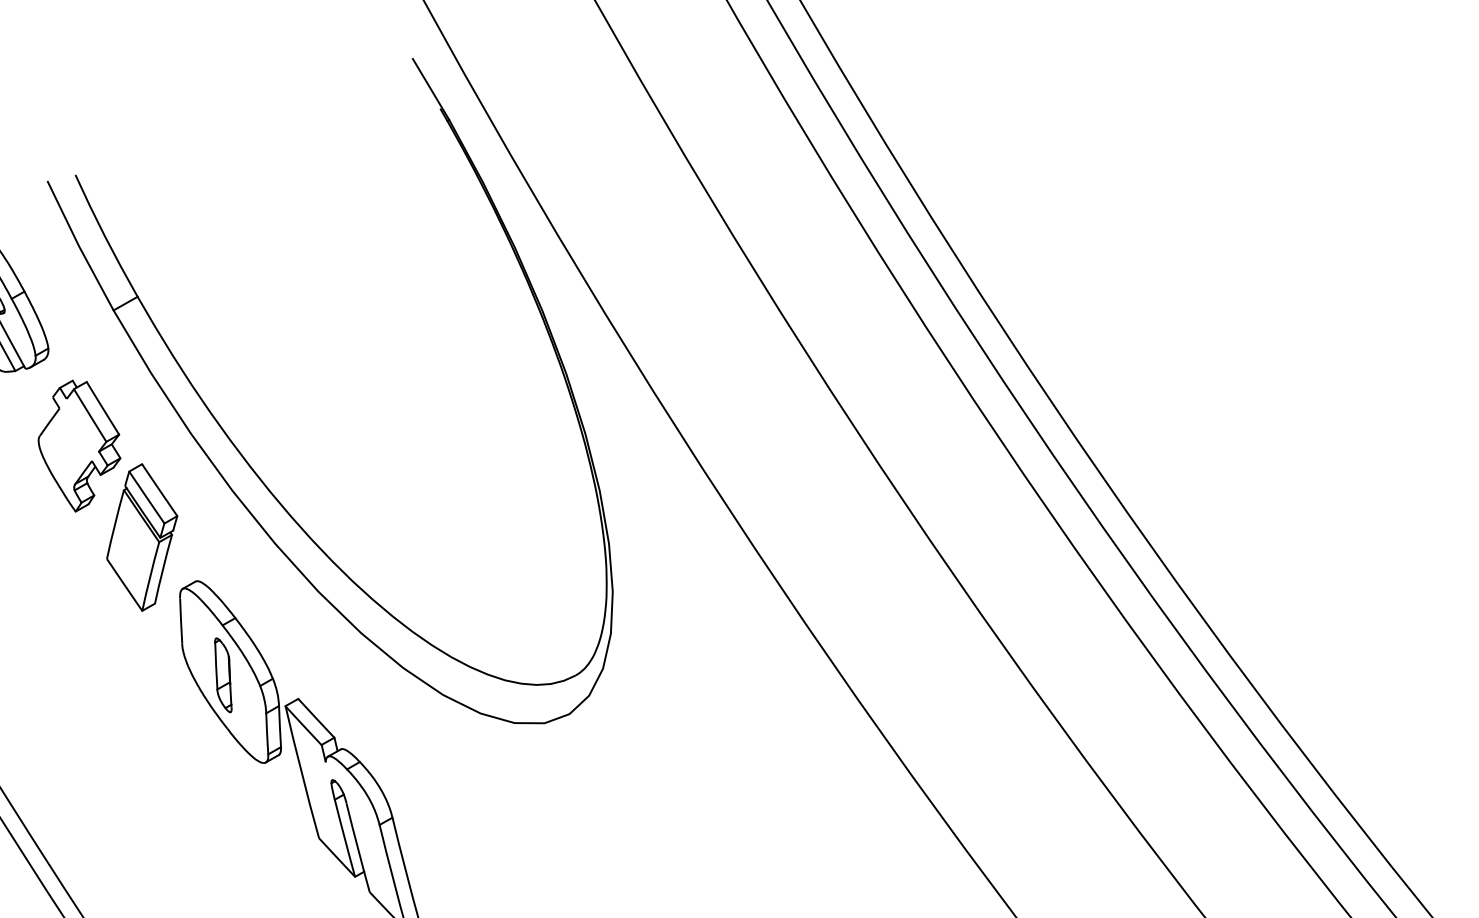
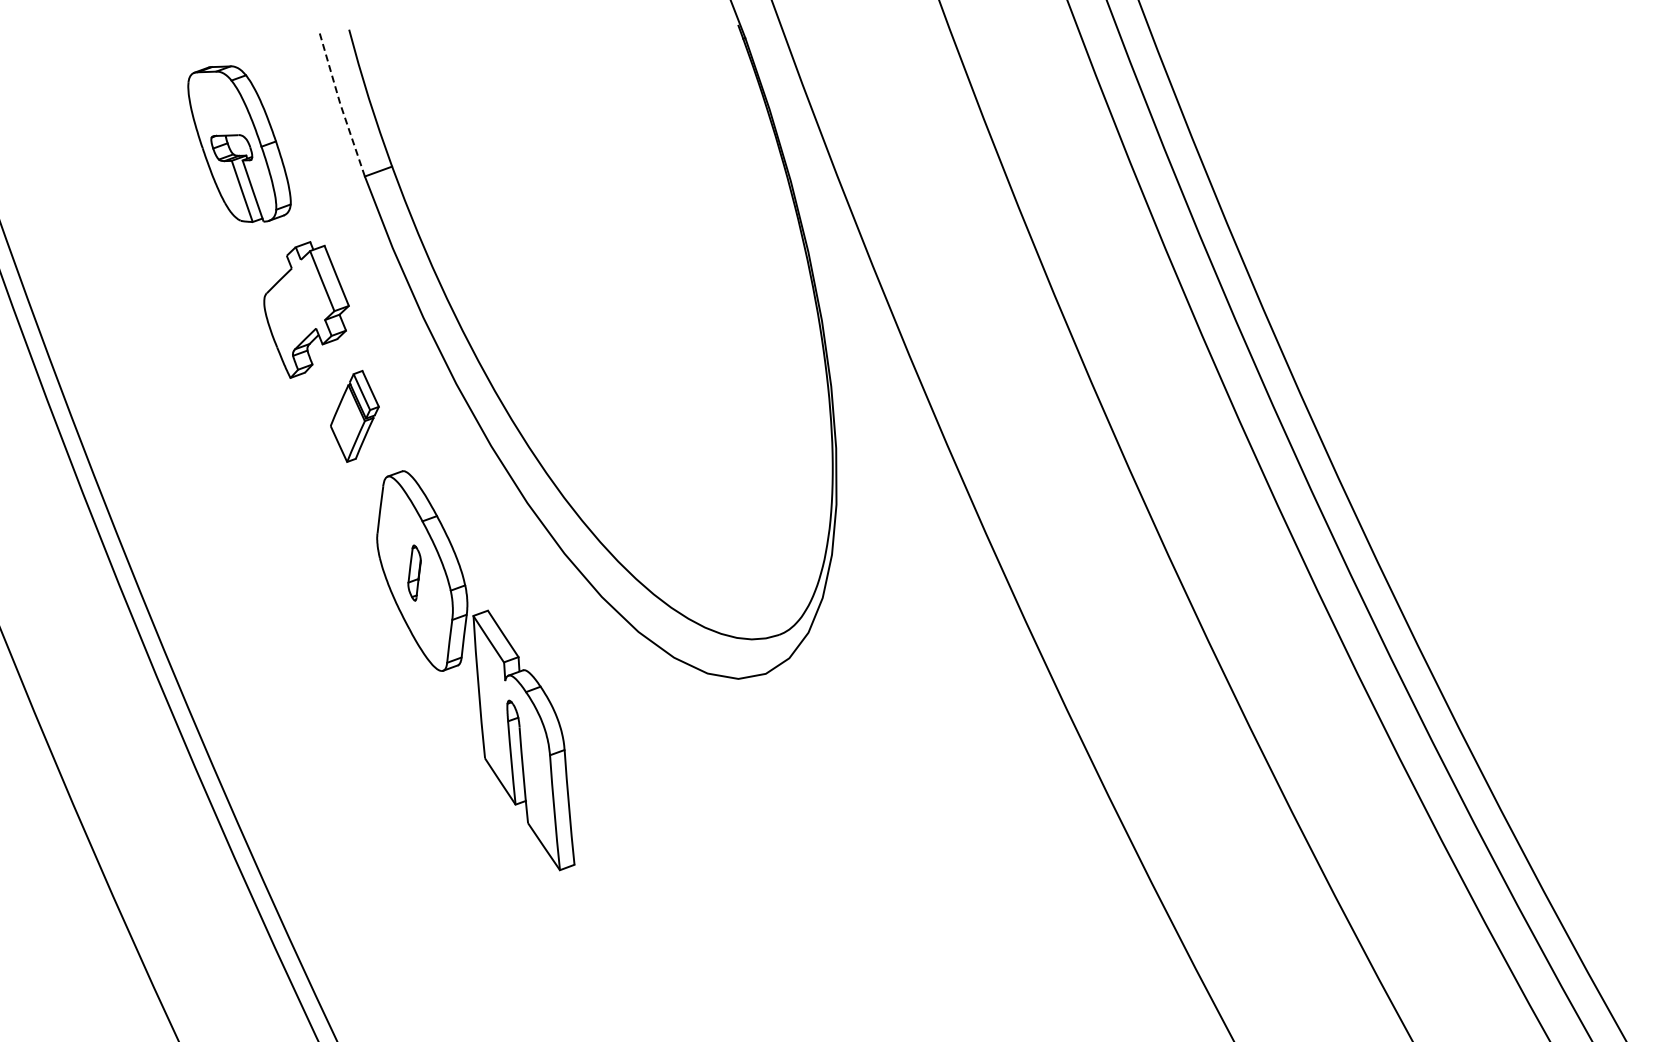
line: (79, 246) -> (340, 104), solid -> dashed
part: (141, 537) -> (354, 416), size x0.6
part: (223, 674) -> (414, 572), size x0.7

